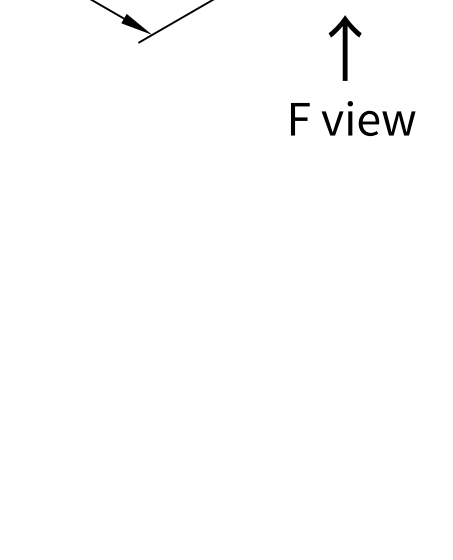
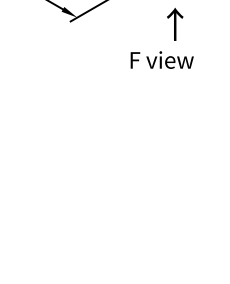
text: (351, 117) -> (161, 59), moved

